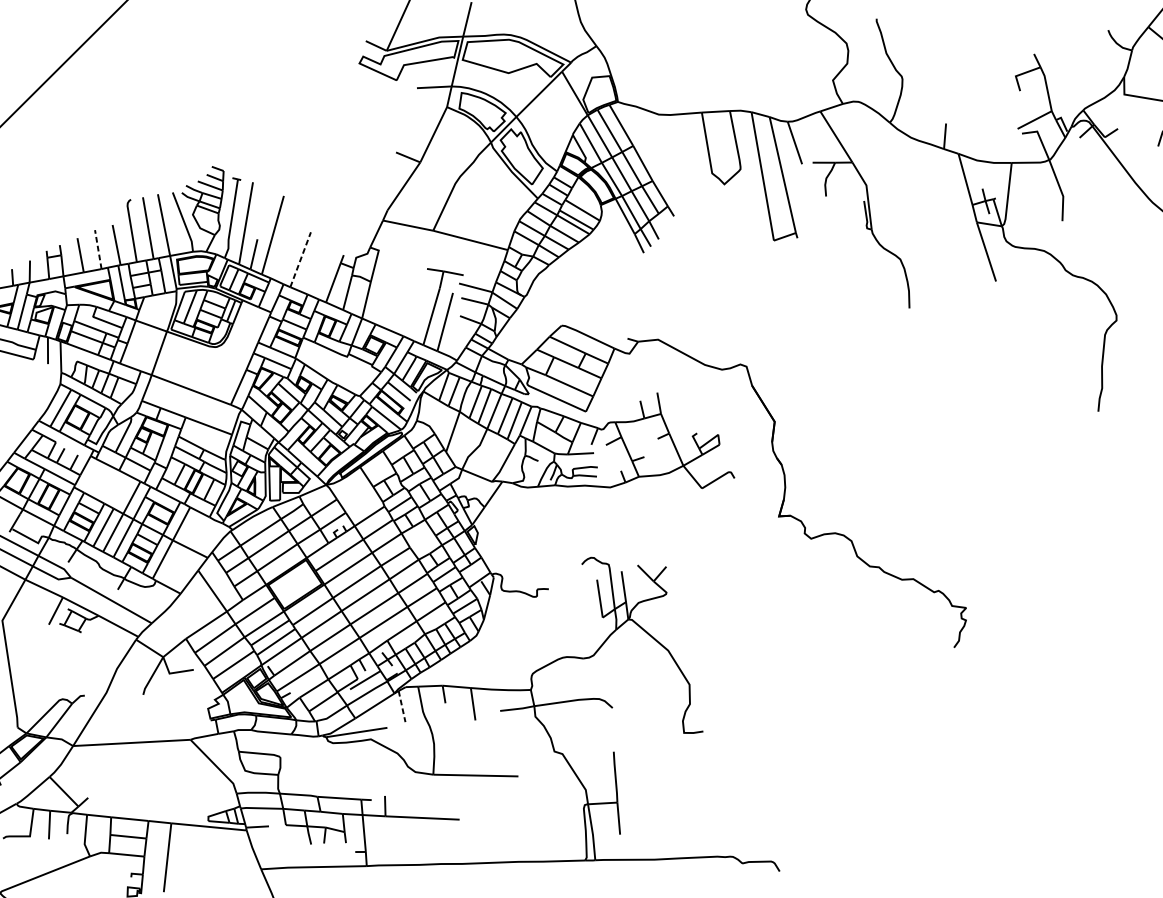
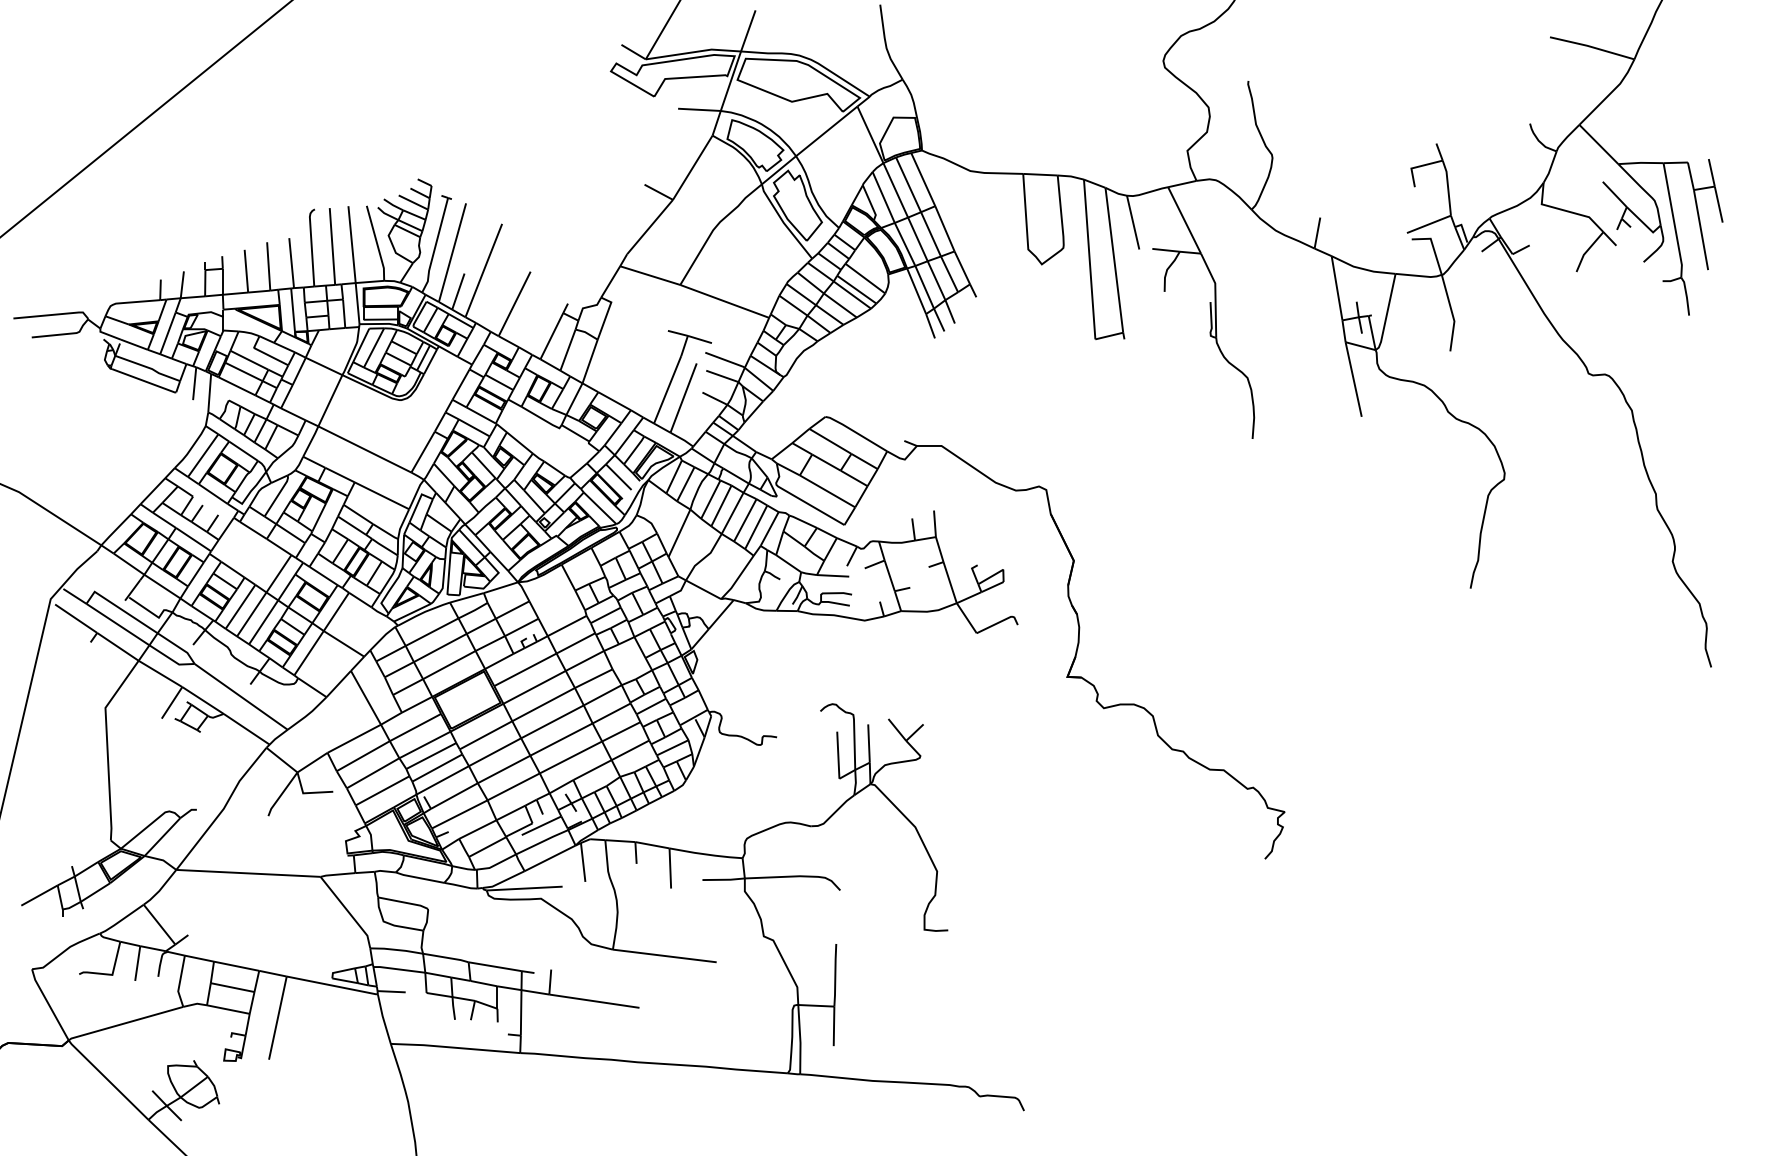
line: (98, 248) -> (268, 265), dashed -> solid
line: (300, 259) -> (514, 303), dashed -> solid
line: (402, 706) -> (583, 862), dashed -> solid

